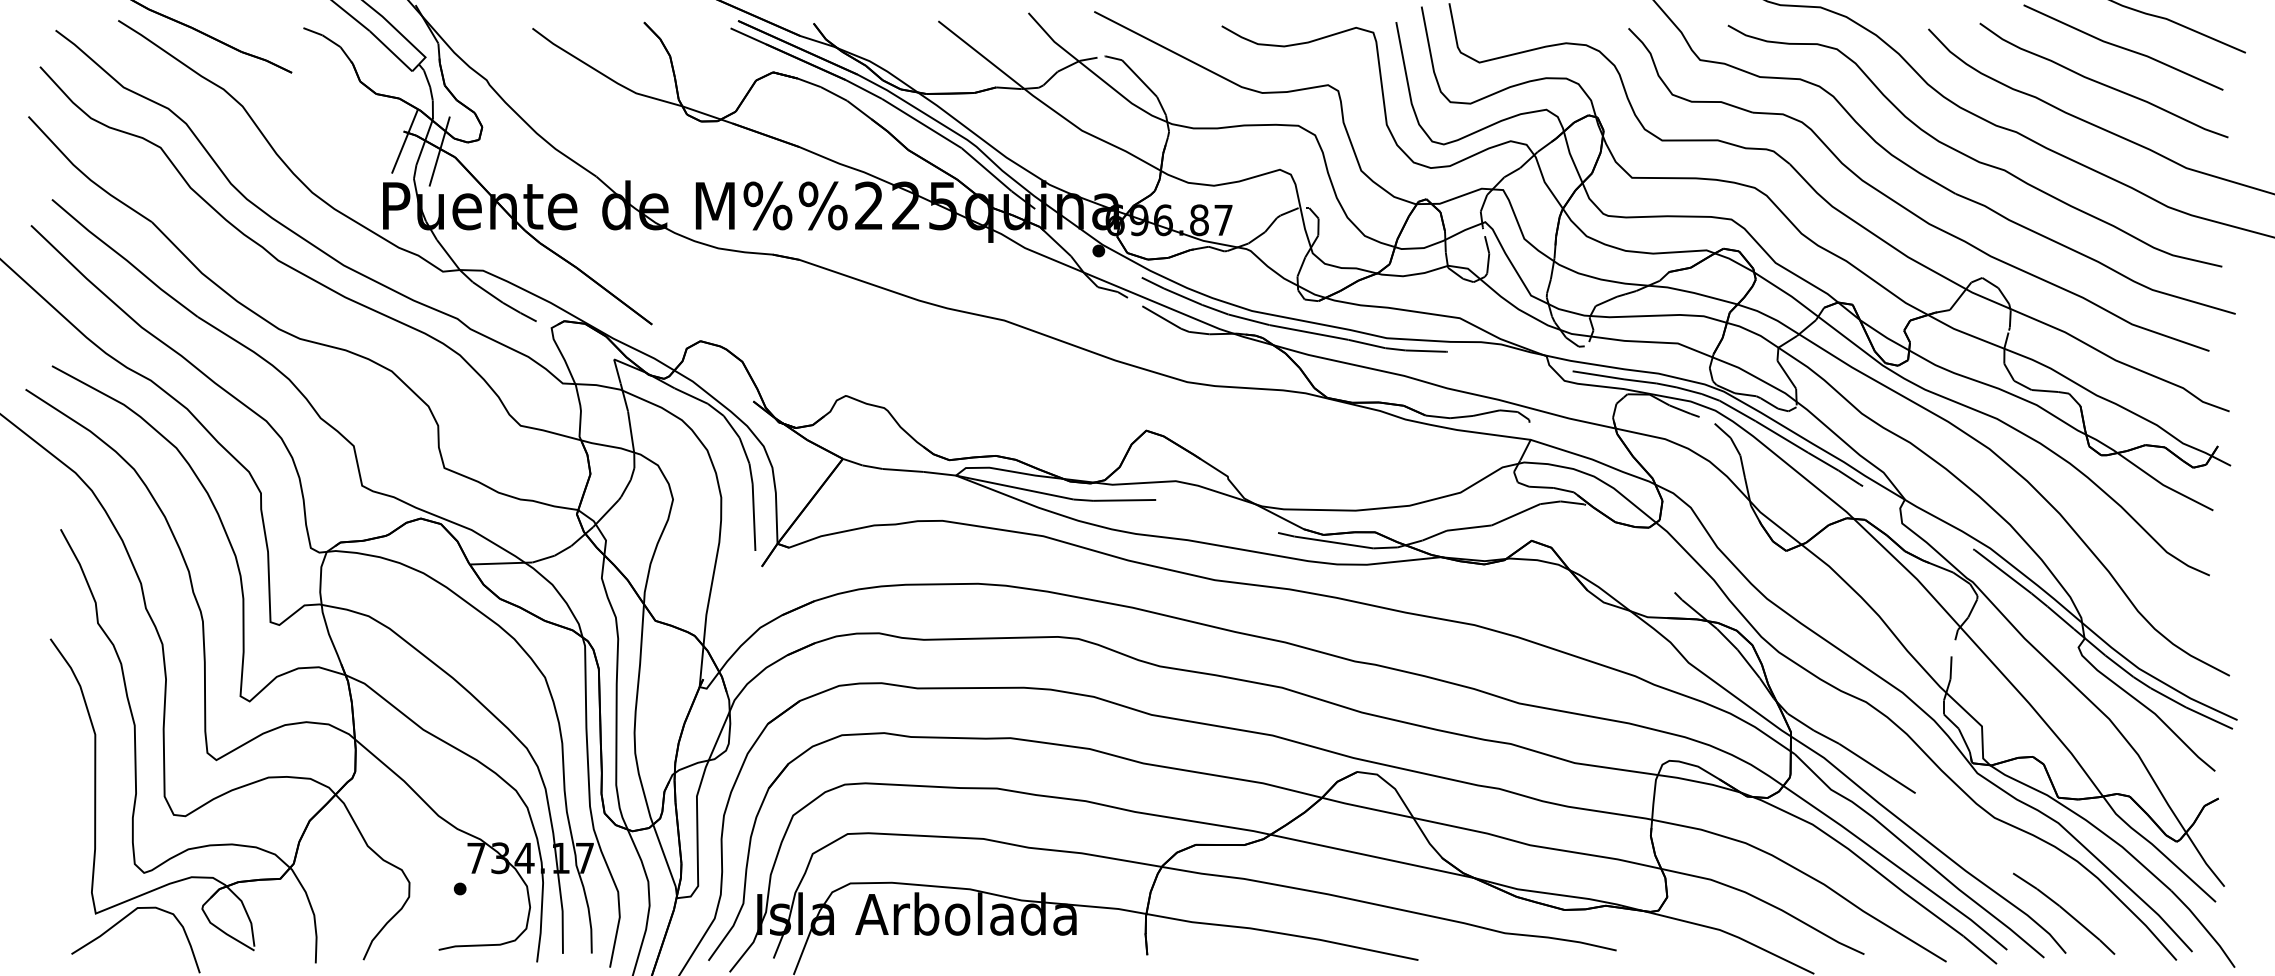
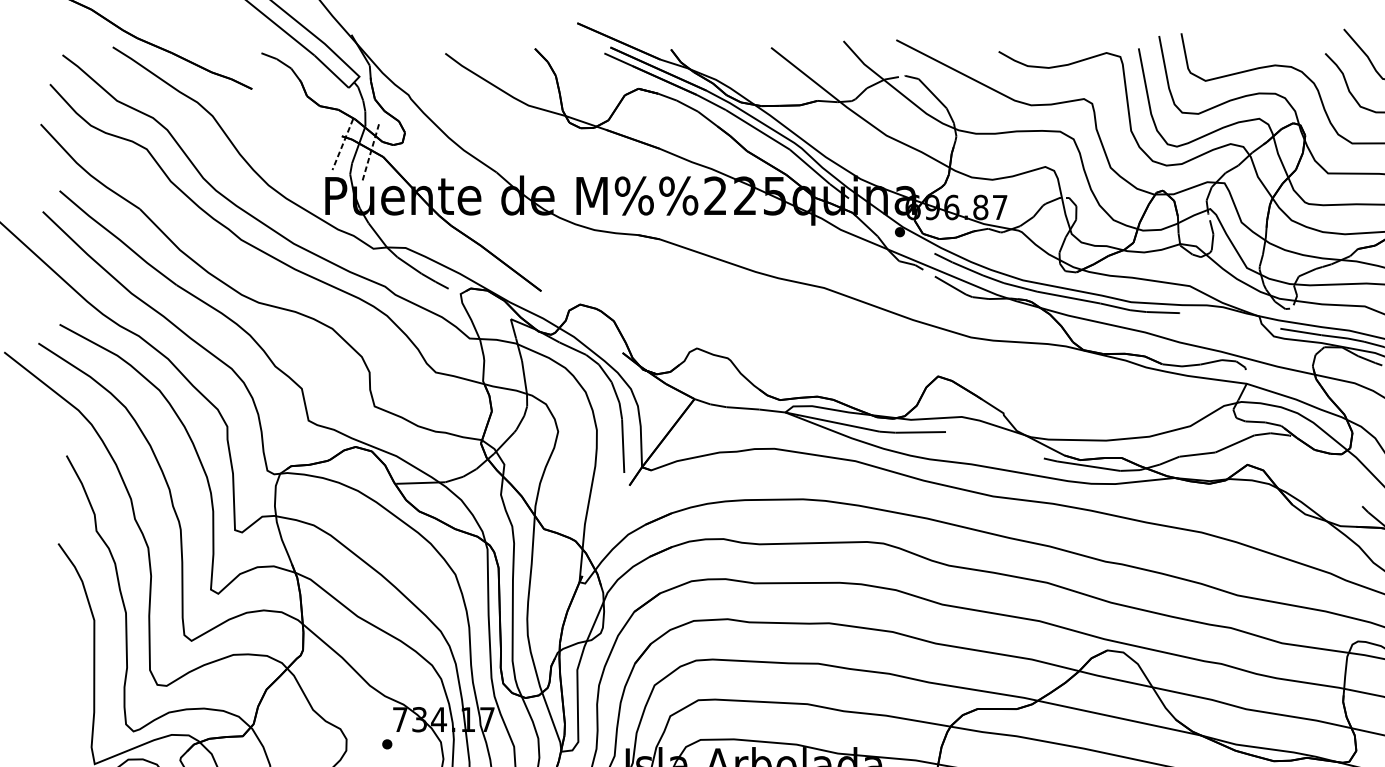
line: (404, 142) -> (342, 145), solid -> dashed
line: (439, 151) -> (370, 152), solid -> dashed

